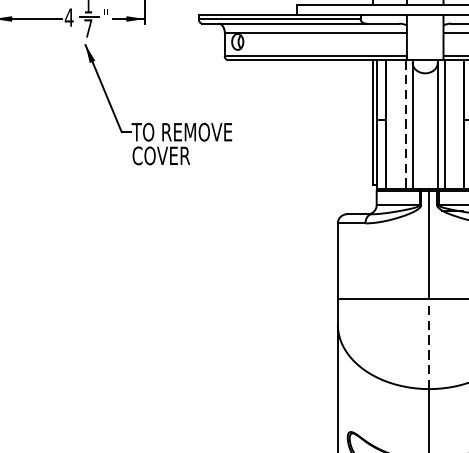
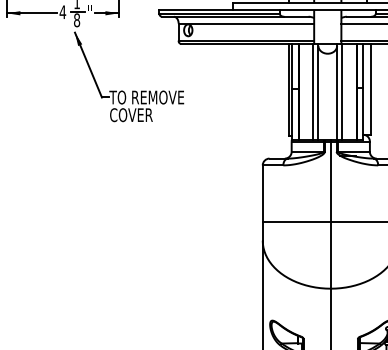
text: (88, 28) -> (77, 20), 7 -> 8
line: (406, 125) -> (313, 92), dashed -> solid
line: (428, 344) -> (330, 255), dashed -> solid

